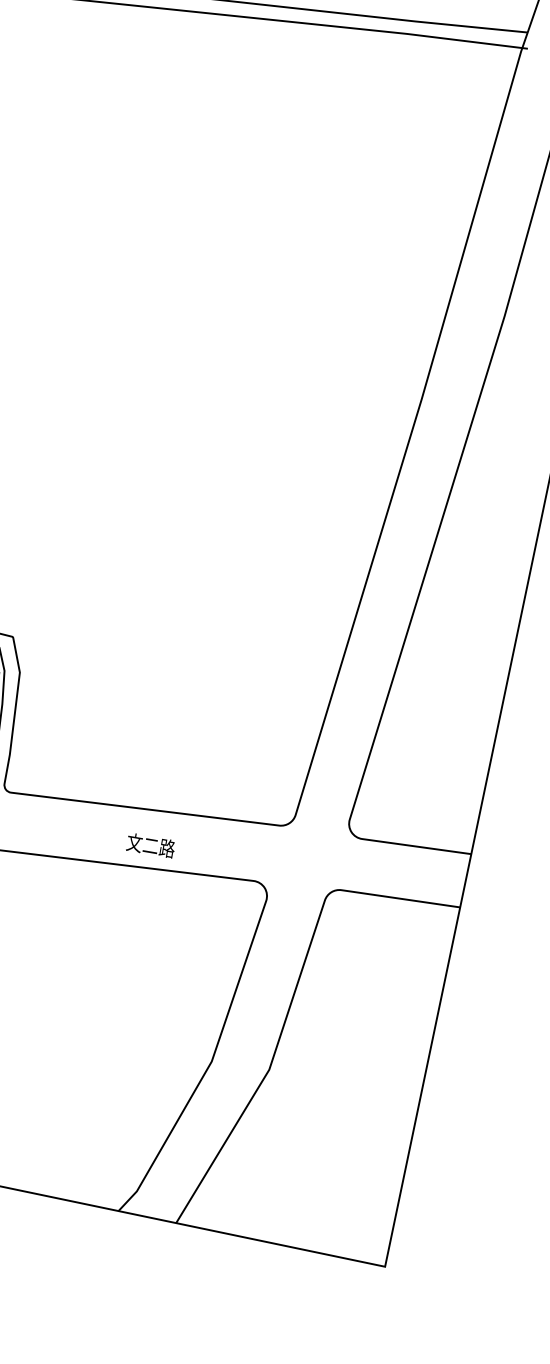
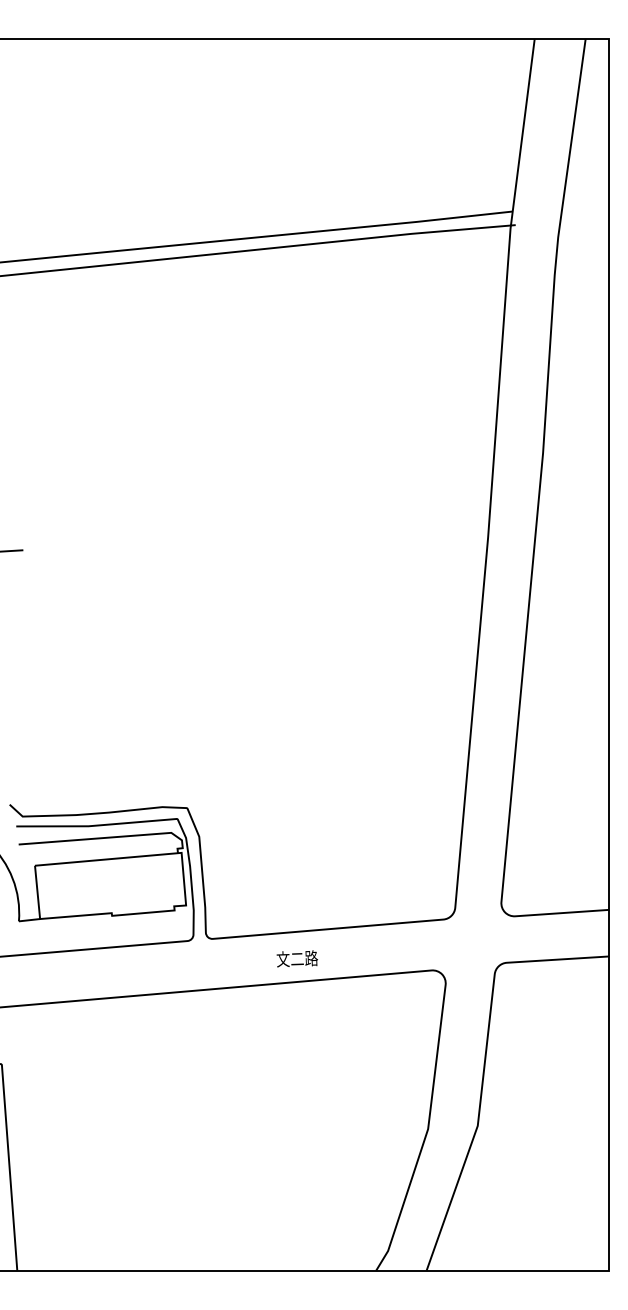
text: (150, 845) -> (296, 958), moved

